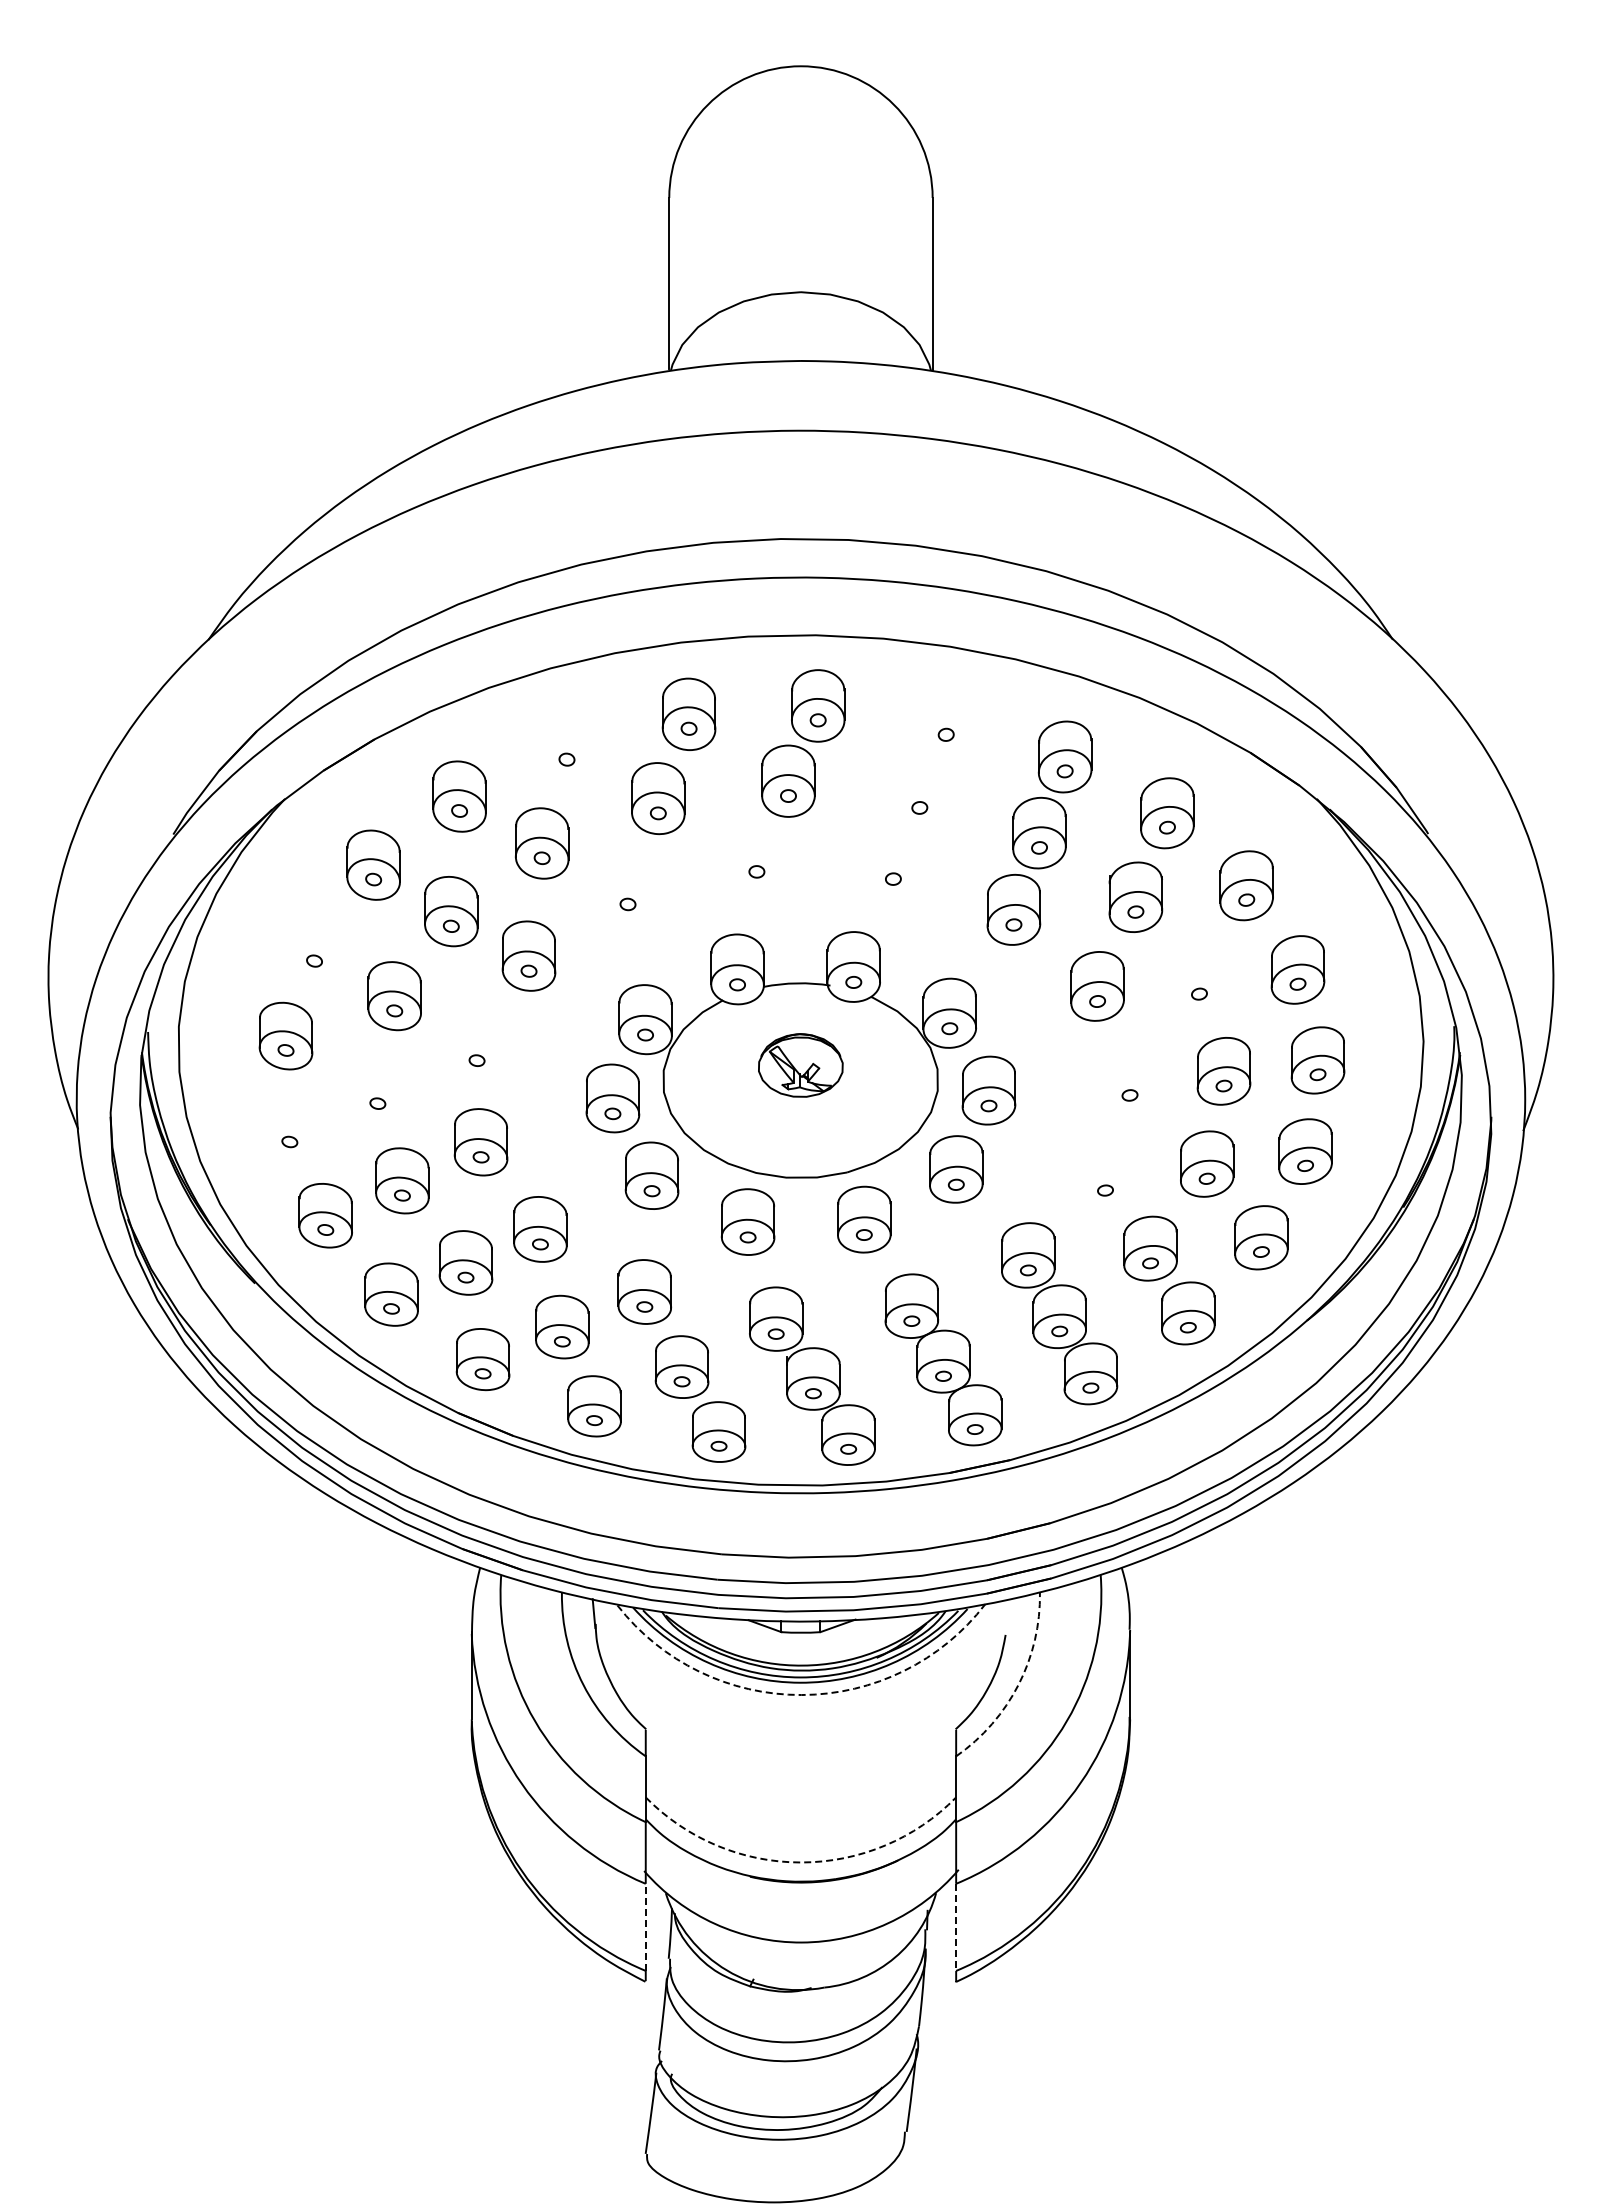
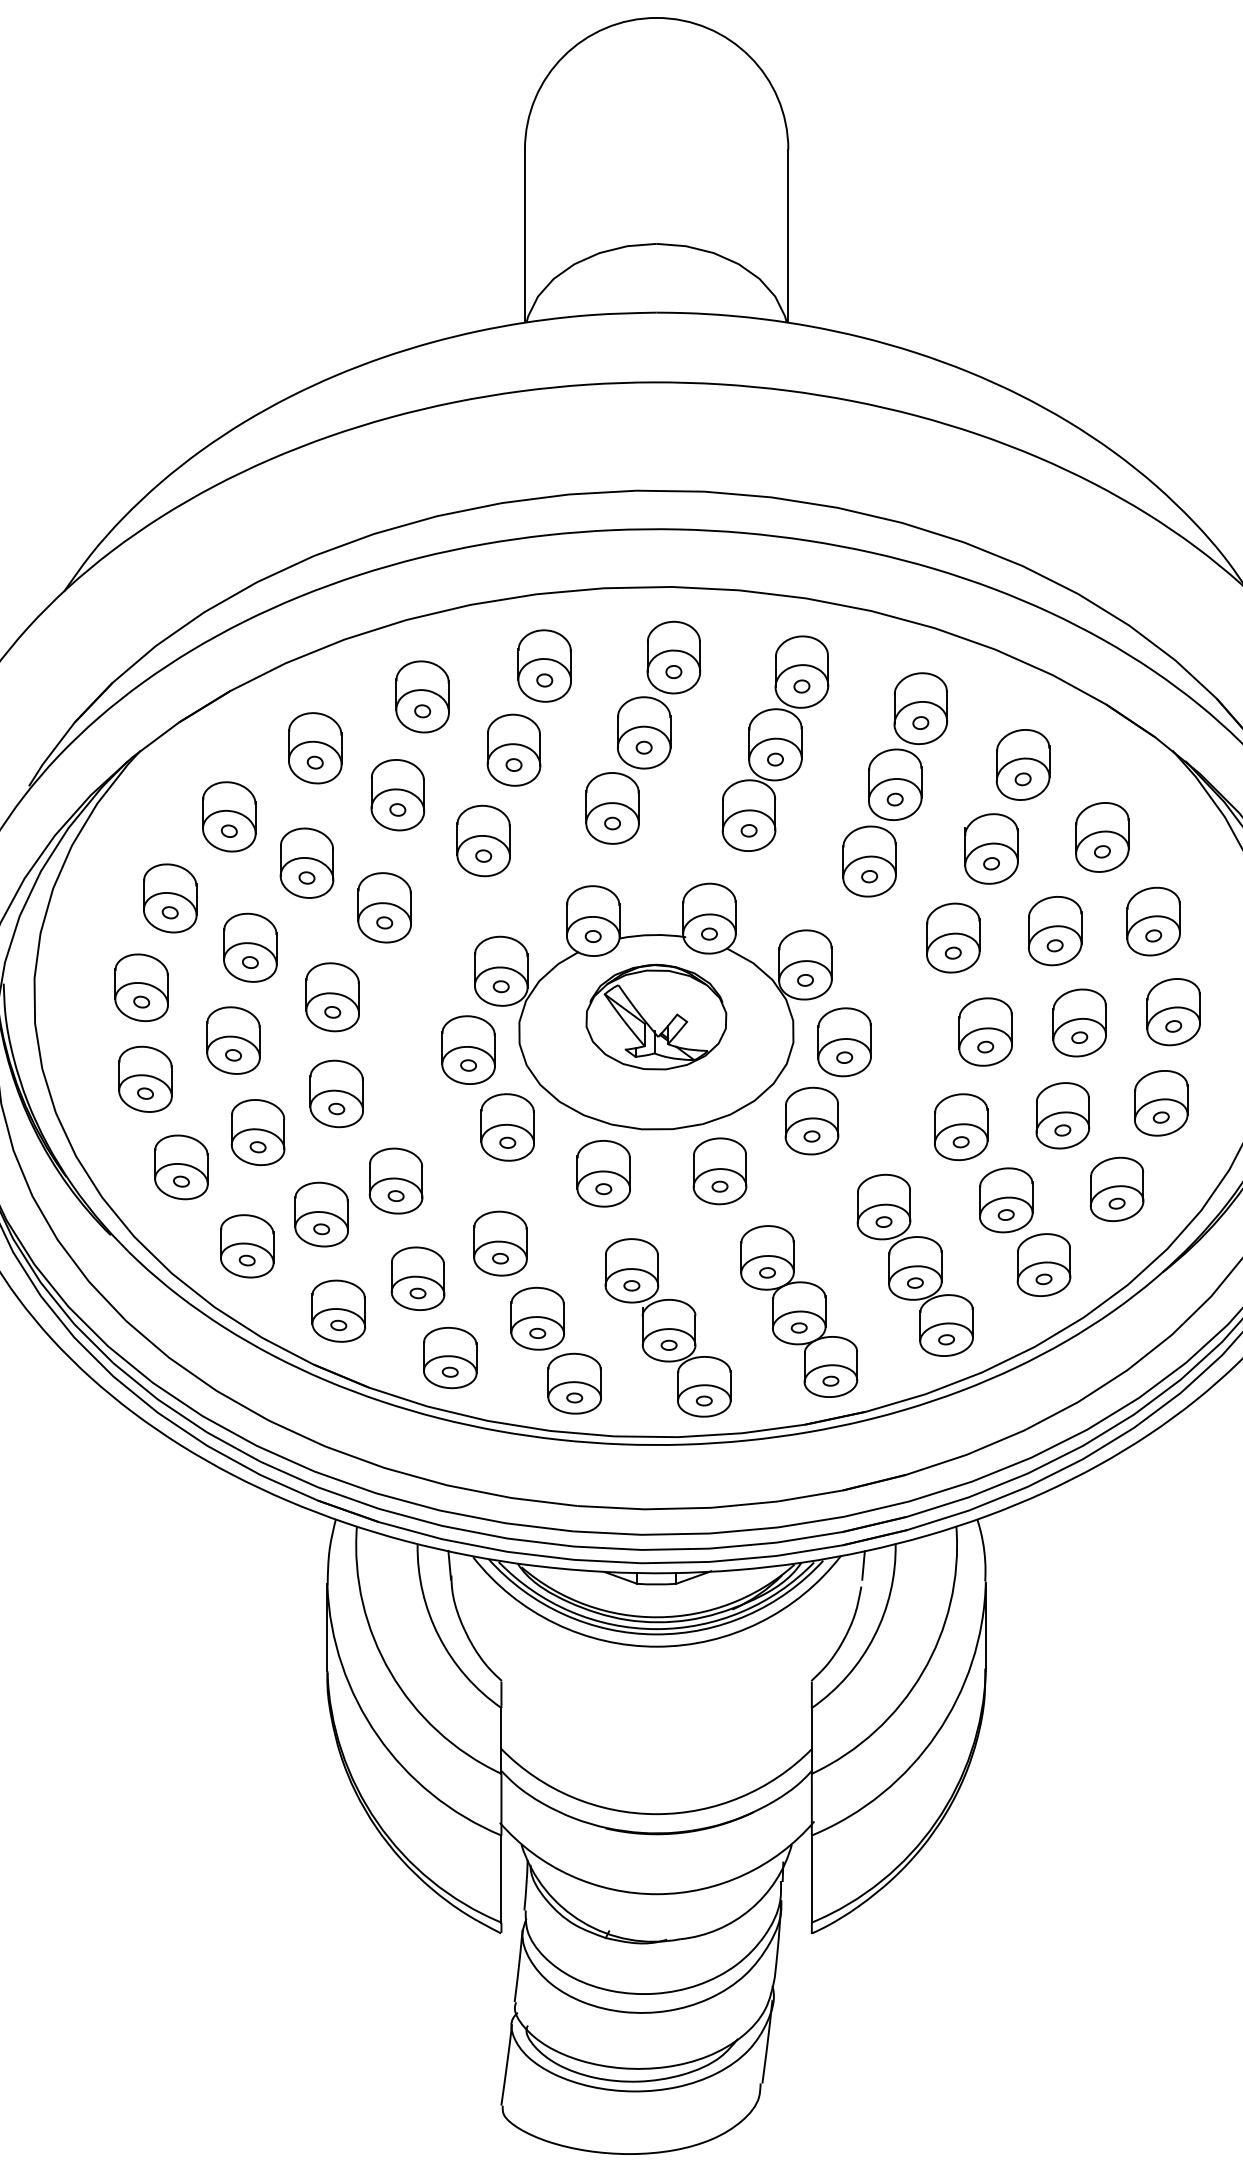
part: (566, 744) -> (422, 696), added
part: (919, 791) -> (775, 743), added
part: (756, 856) -> (612, 808), added
part: (627, 889) -> (483, 841), added
part: (314, 946) -> (170, 898), added
part: (1199, 979) -> (1055, 931), added
part: (476, 1045) -> (332, 997), added
part: (800, 1065) -> (656, 1017), size x1.67
part: (1129, 1079) -> (985, 1031), added
part: (377, 1088) -> (233, 1040), added
part: (289, 1127) -> (145, 1079), added
part: (1105, 1175) -> (961, 1127), added
line: (1007, 1613) -> (863, 1565), added
arc: (1018, 1684) -> (874, 1636), dashed -> solid
arc: (801, 1695) -> (657, 1647), dashed -> solid
arc: (800, 1862) -> (656, 1814), dashed -> solid
line: (645, 1927) -> (501, 1879), dashed -> solid
line: (956, 1927) -> (812, 1879), dashed -> solid

